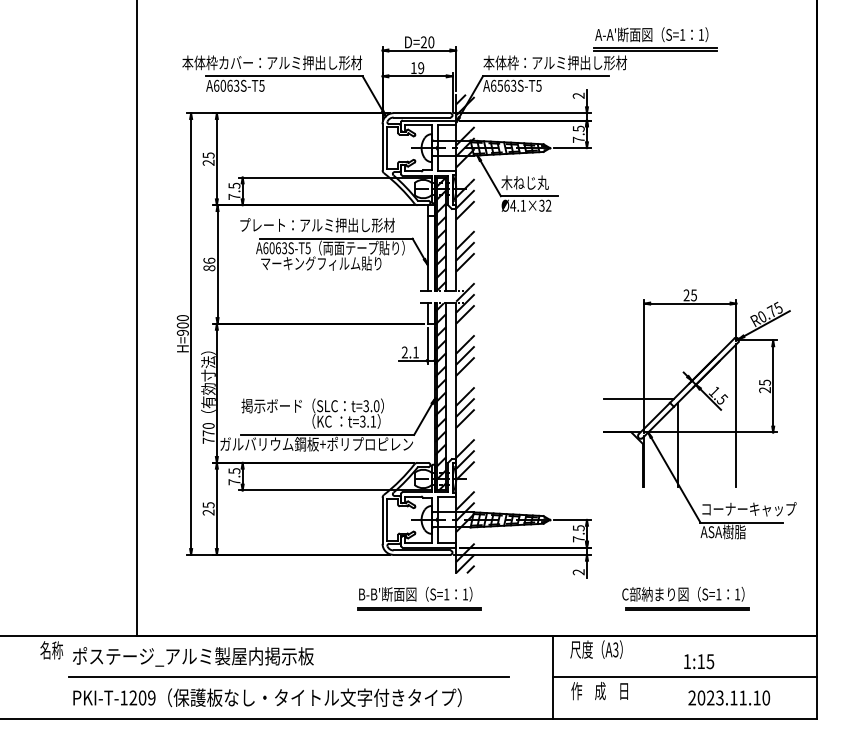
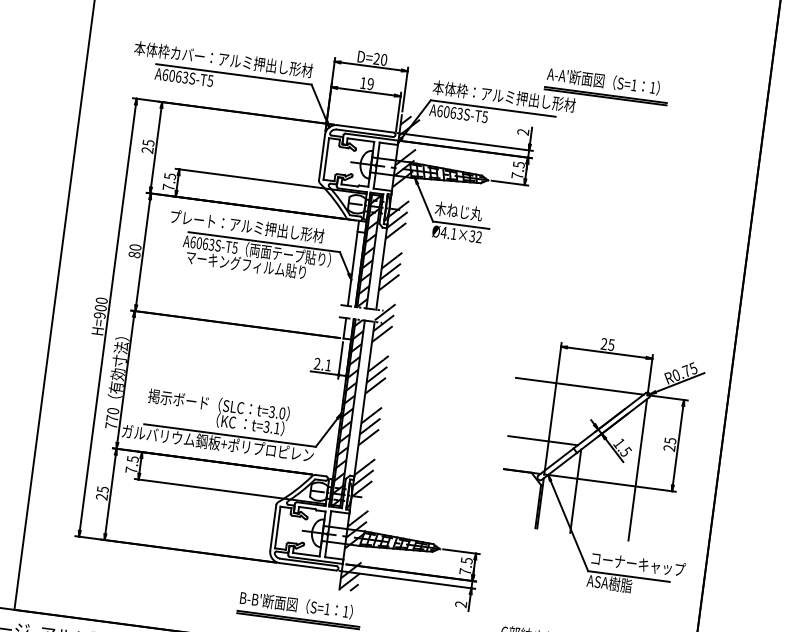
text: (500, 85) -> (447, 111), A6563S-T5 -> A6063S-T5
text: (209, 260) -> (135, 247), 86 -> 80
line: (667, 340) -> (579, 386), added

